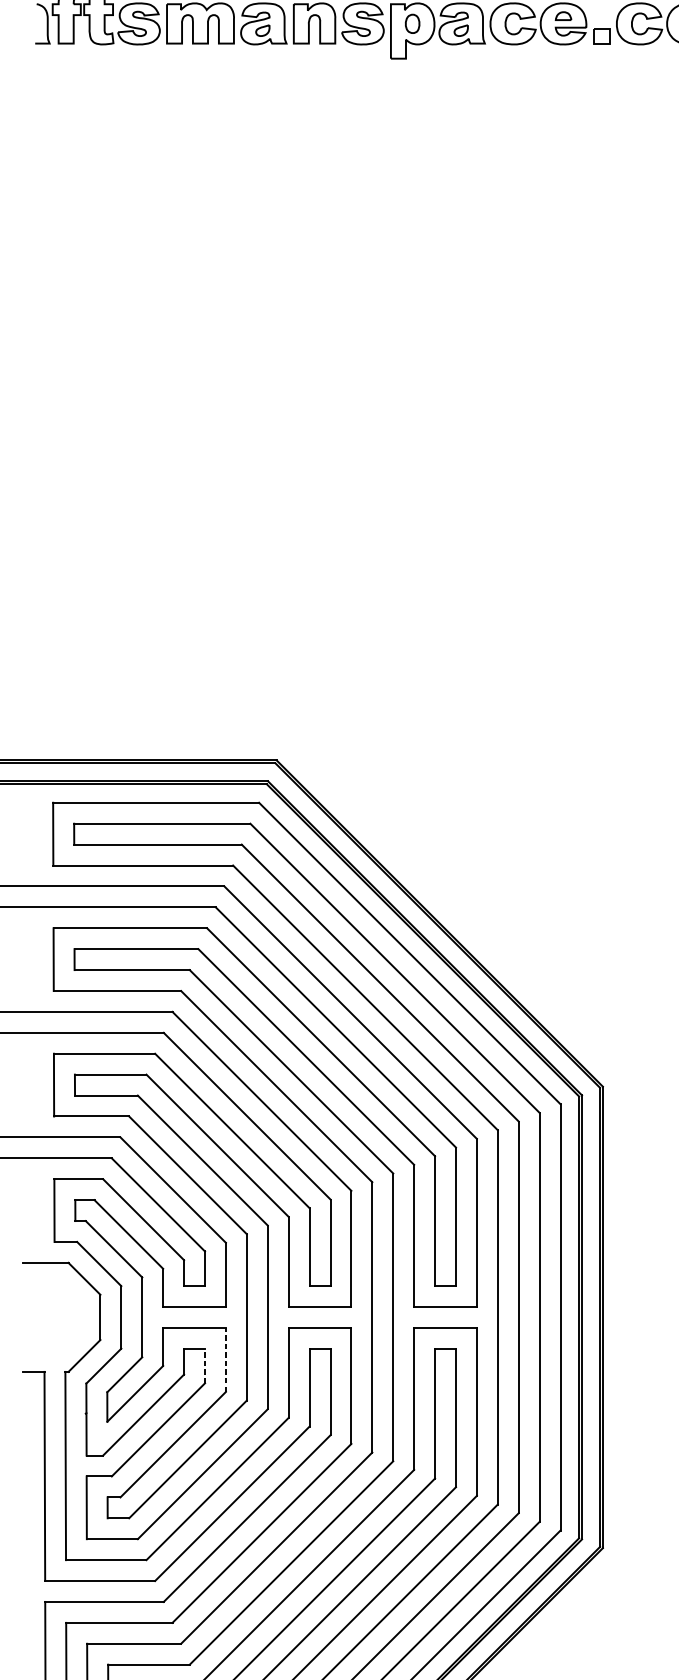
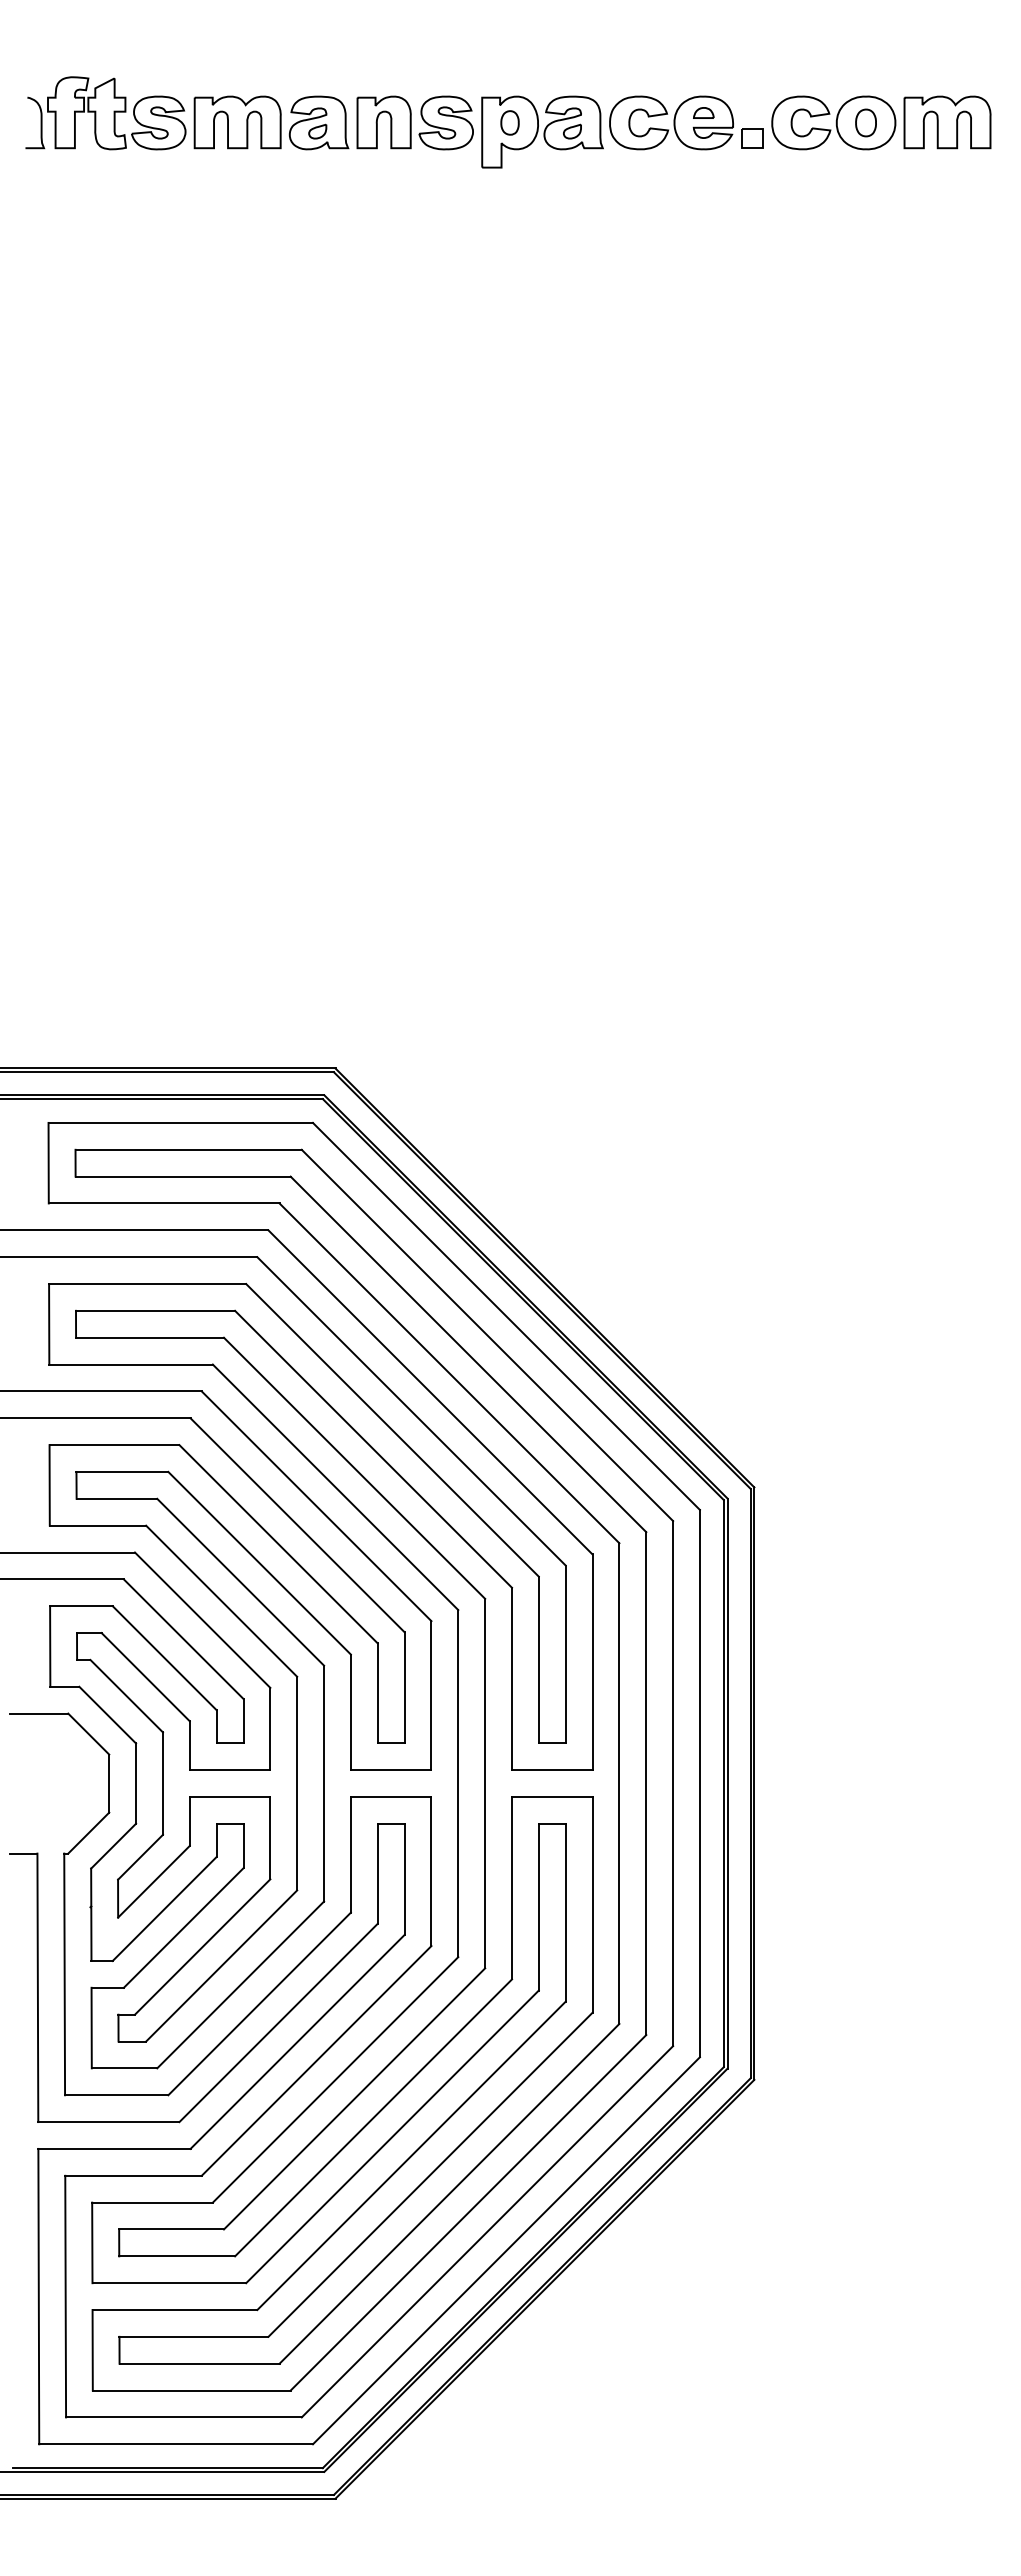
line: (226, 1359) -> (270, 1837), dashed -> solid
line: (205, 1365) -> (243, 1845), dashed -> solid

